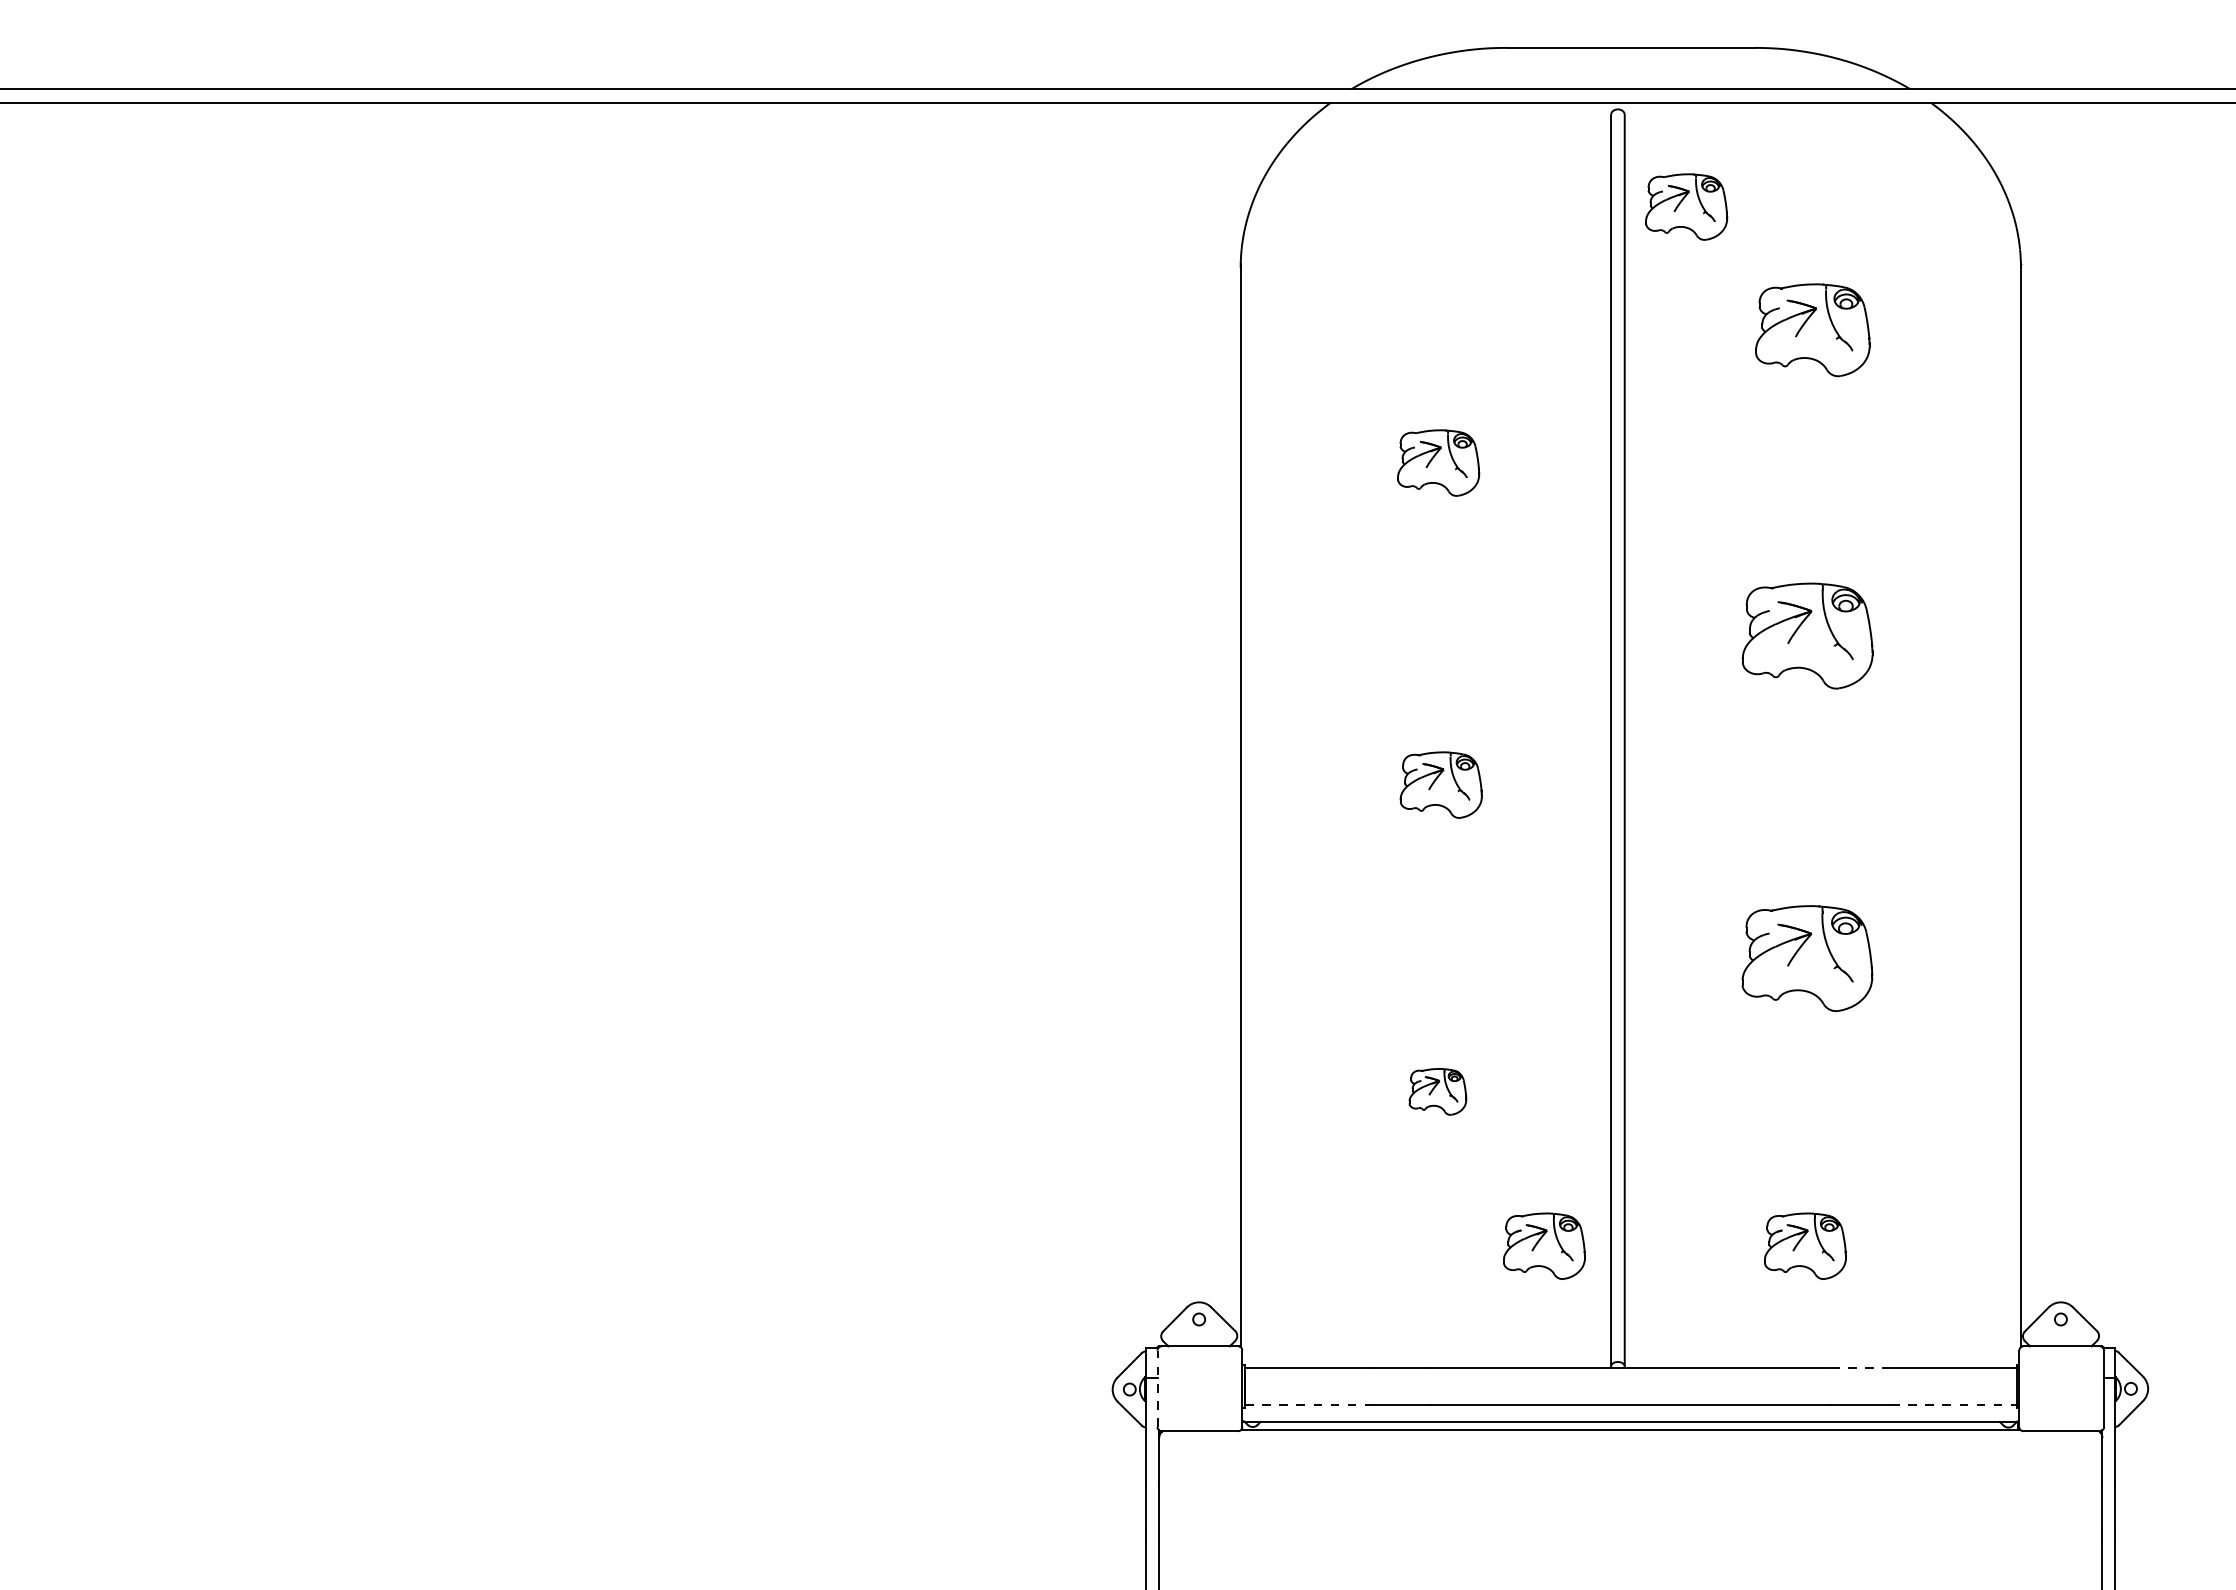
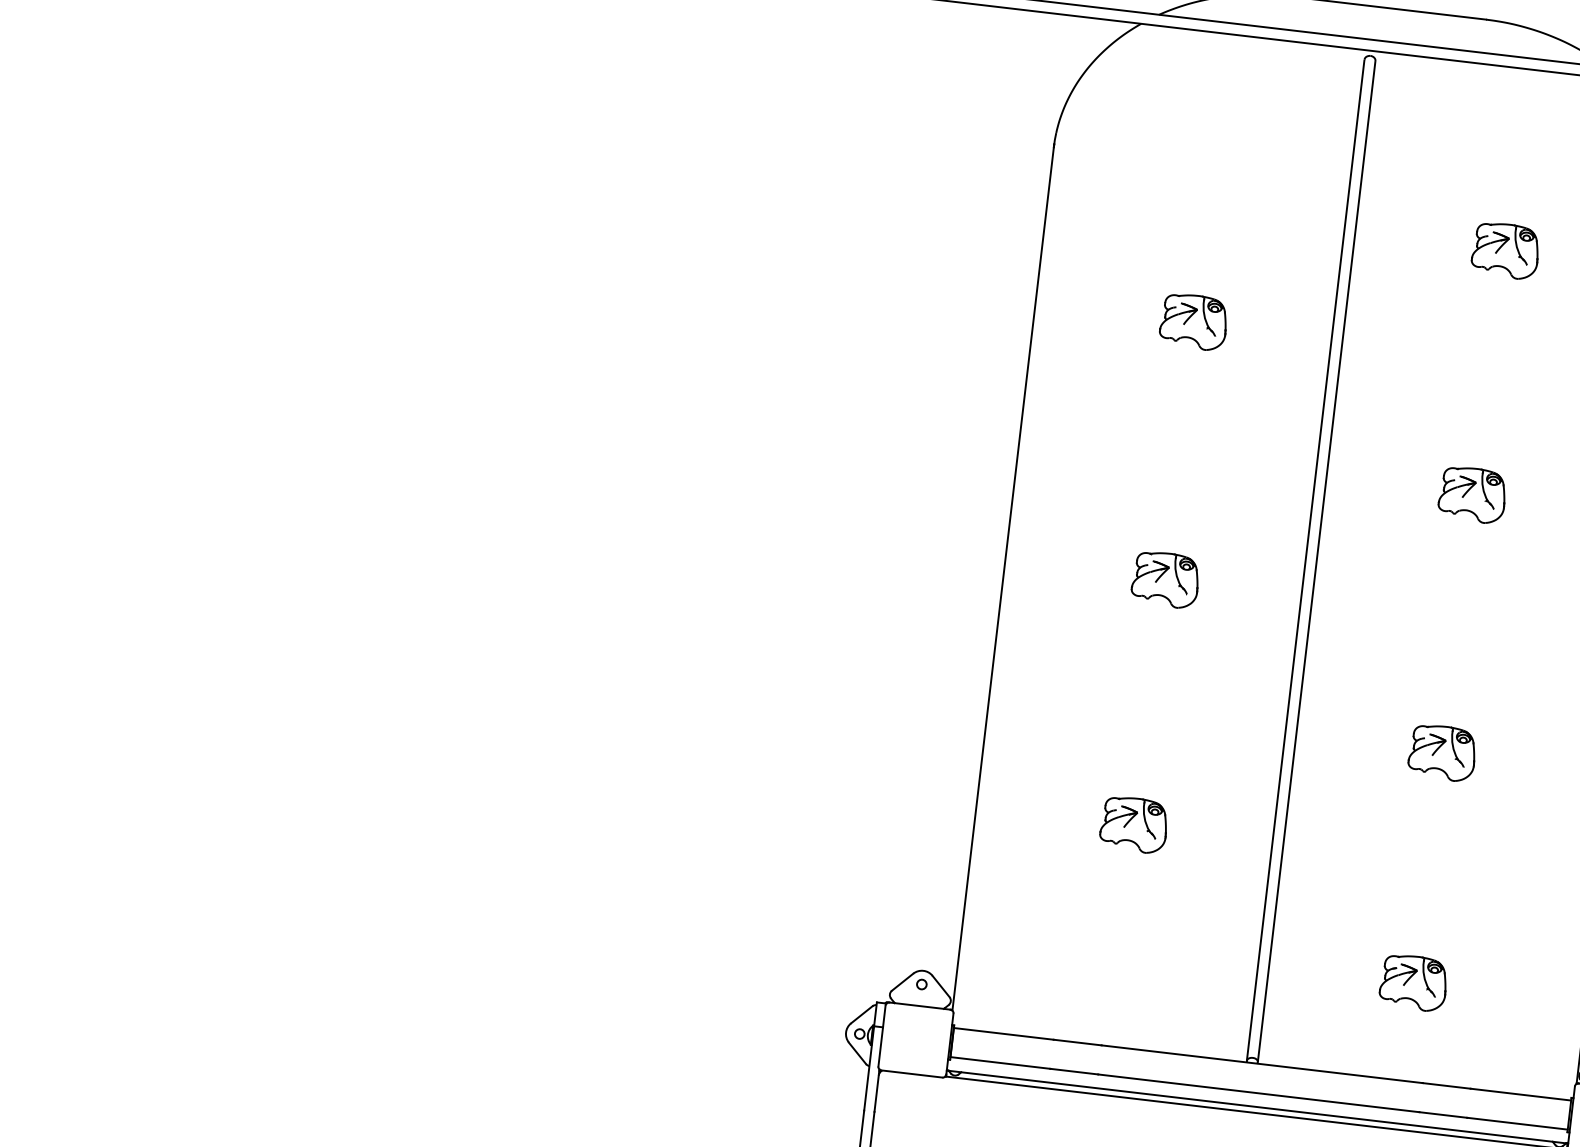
part: (1686, 206) -> (1416, 140), removed
part: (1812, 329) -> (1505, 250), size x0.71
part: (1806, 635) -> (1471, 494), size x0.62
part: (1807, 958) -> (1442, 752), size x0.62
part: (1437, 1091) -> (1133, 824), size x1.43
part: (1544, 1245) -> (1205, 957), removed
line: (1861, 1368) -> (1447, 1085), dashed -> solid
line: (1157, 1388) -> (882, 1035), dashed -> solid
line: (1307, 1404) -> (1000, 1062), dashed -> solid
line: (1953, 1404) -> (1517, 1123), dashed -> solid

